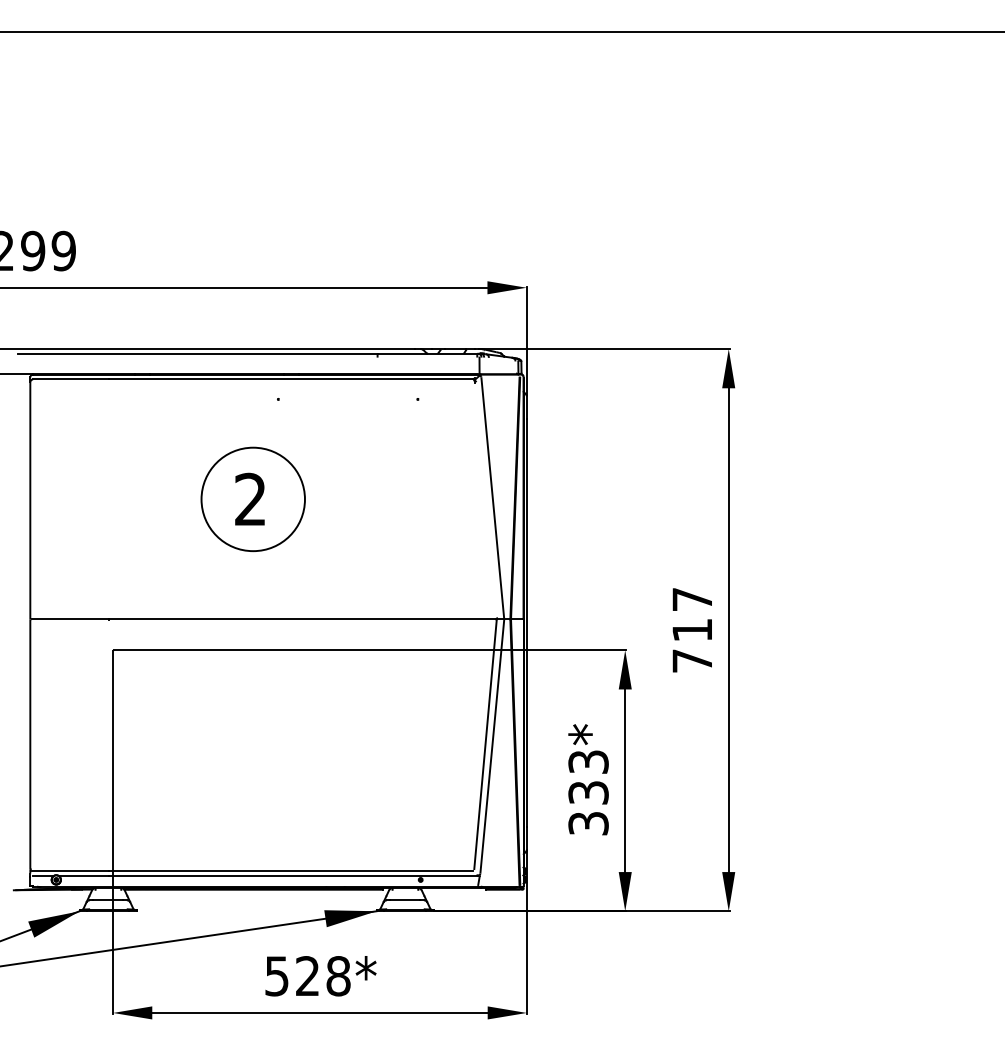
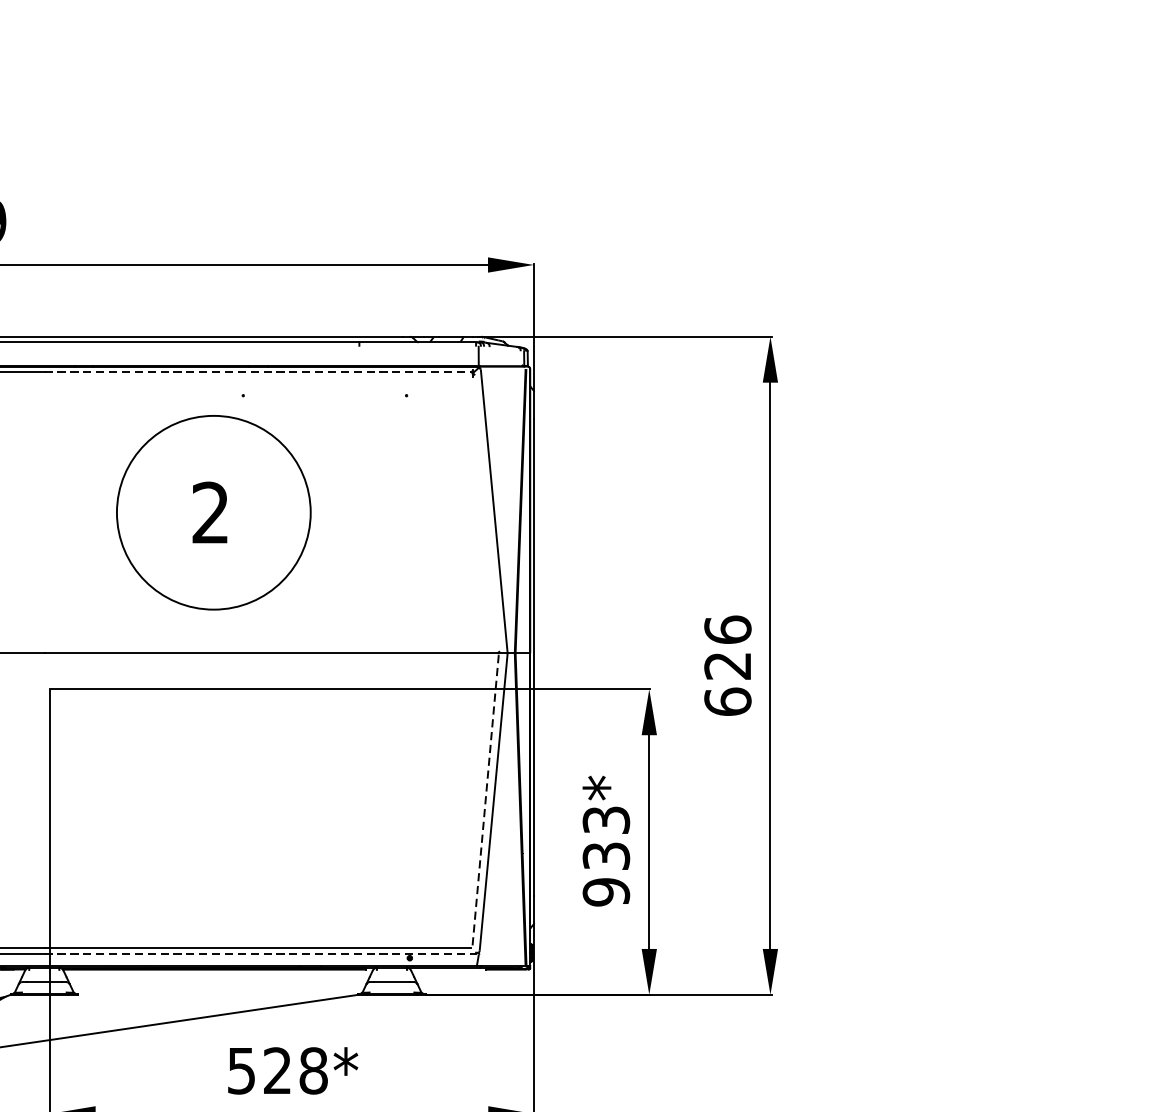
line: (291, 379) -> (258, 372), solid -> dashed
circle: (252, 499) -> (212, 512), size x1.6
text: (692, 629) -> (728, 665), 717 -> 626
line: (485, 743) -> (485, 798), solid -> dashed
text: (588, 823) -> (606, 892), 333* -> 933*
line: (293, 875) -> (260, 952), solid -> dashed
fill: (350, 918) -> (327, 1003), removed

